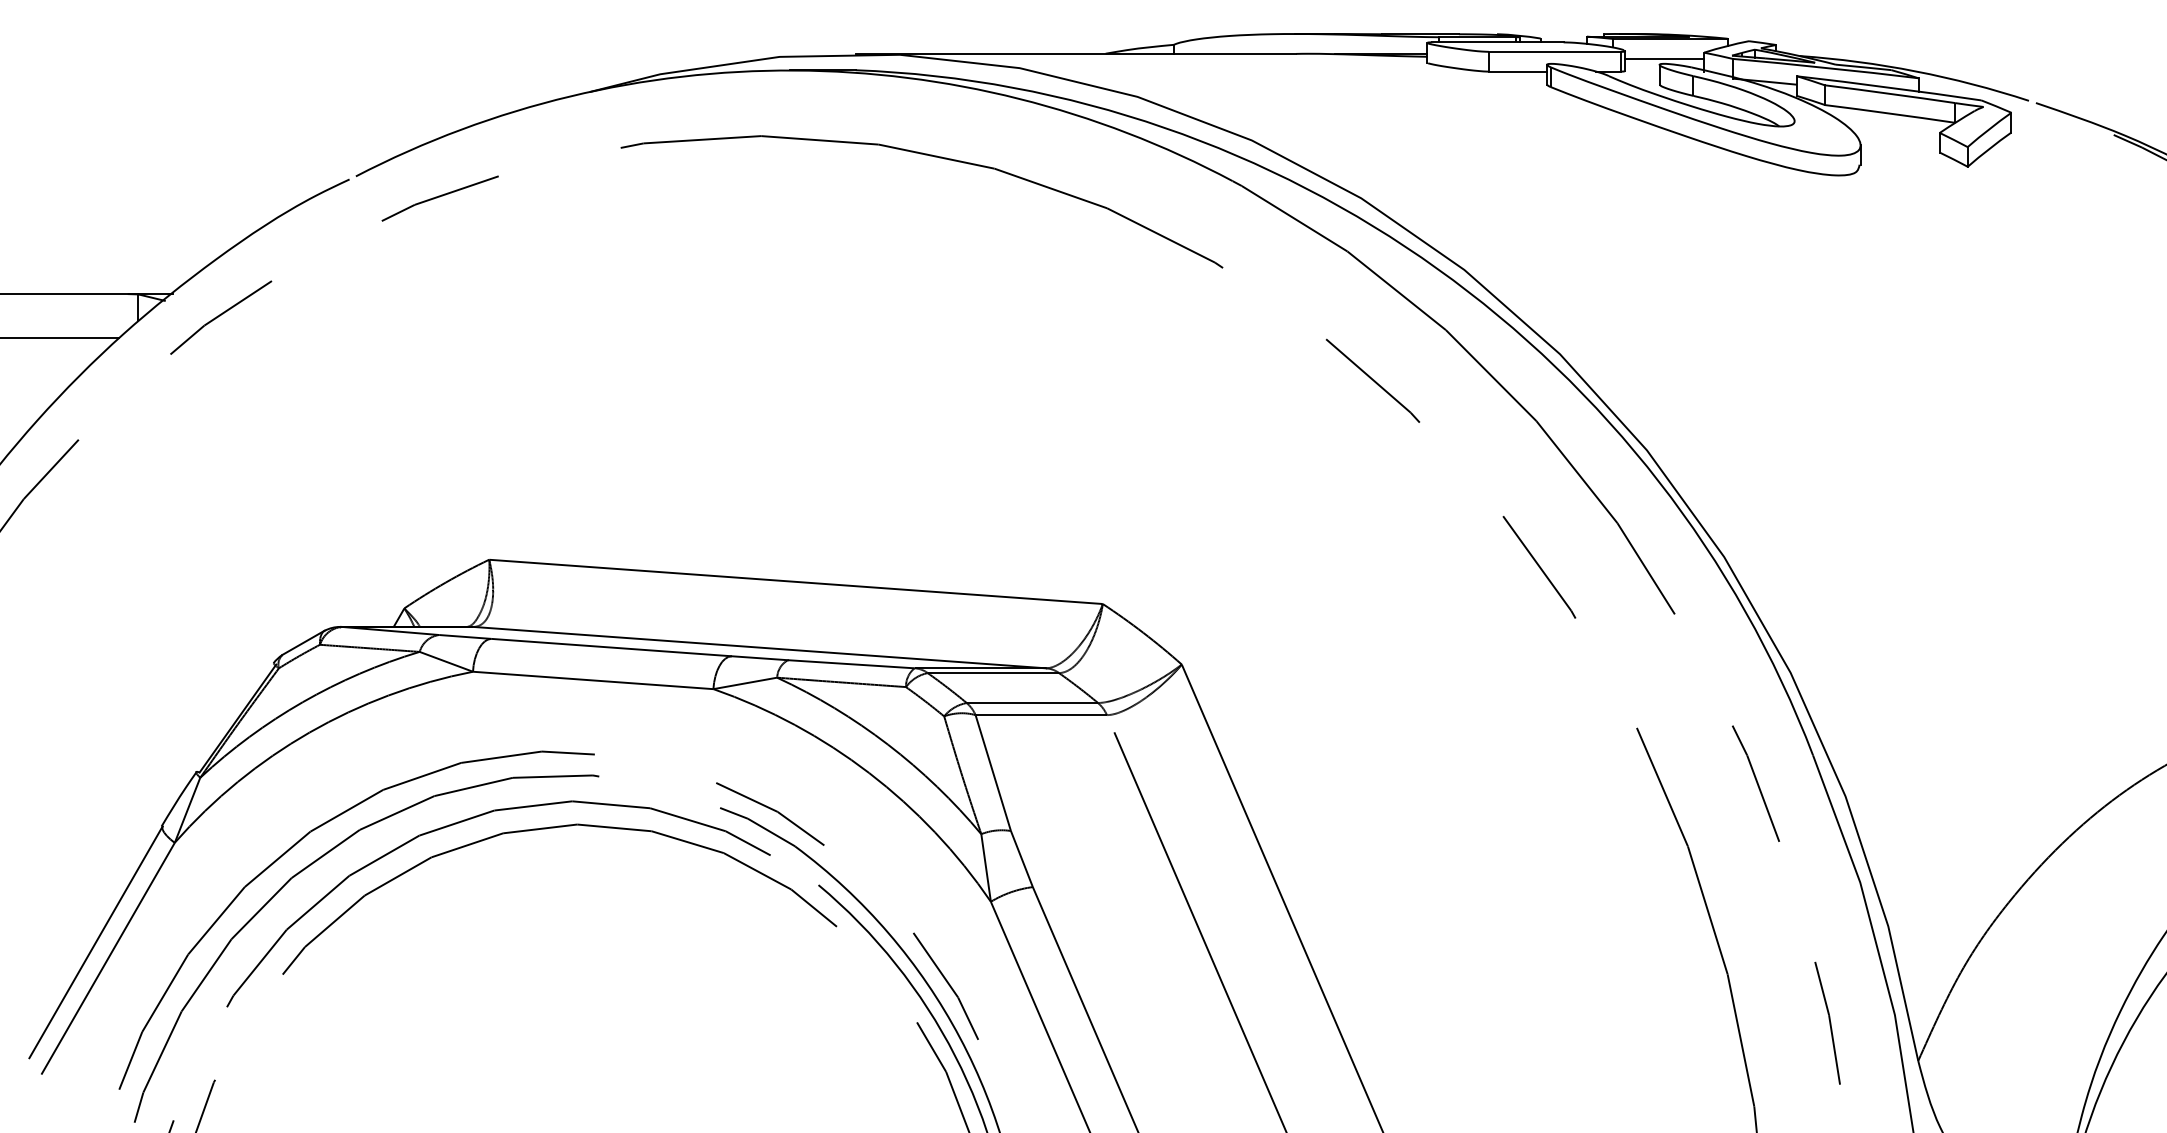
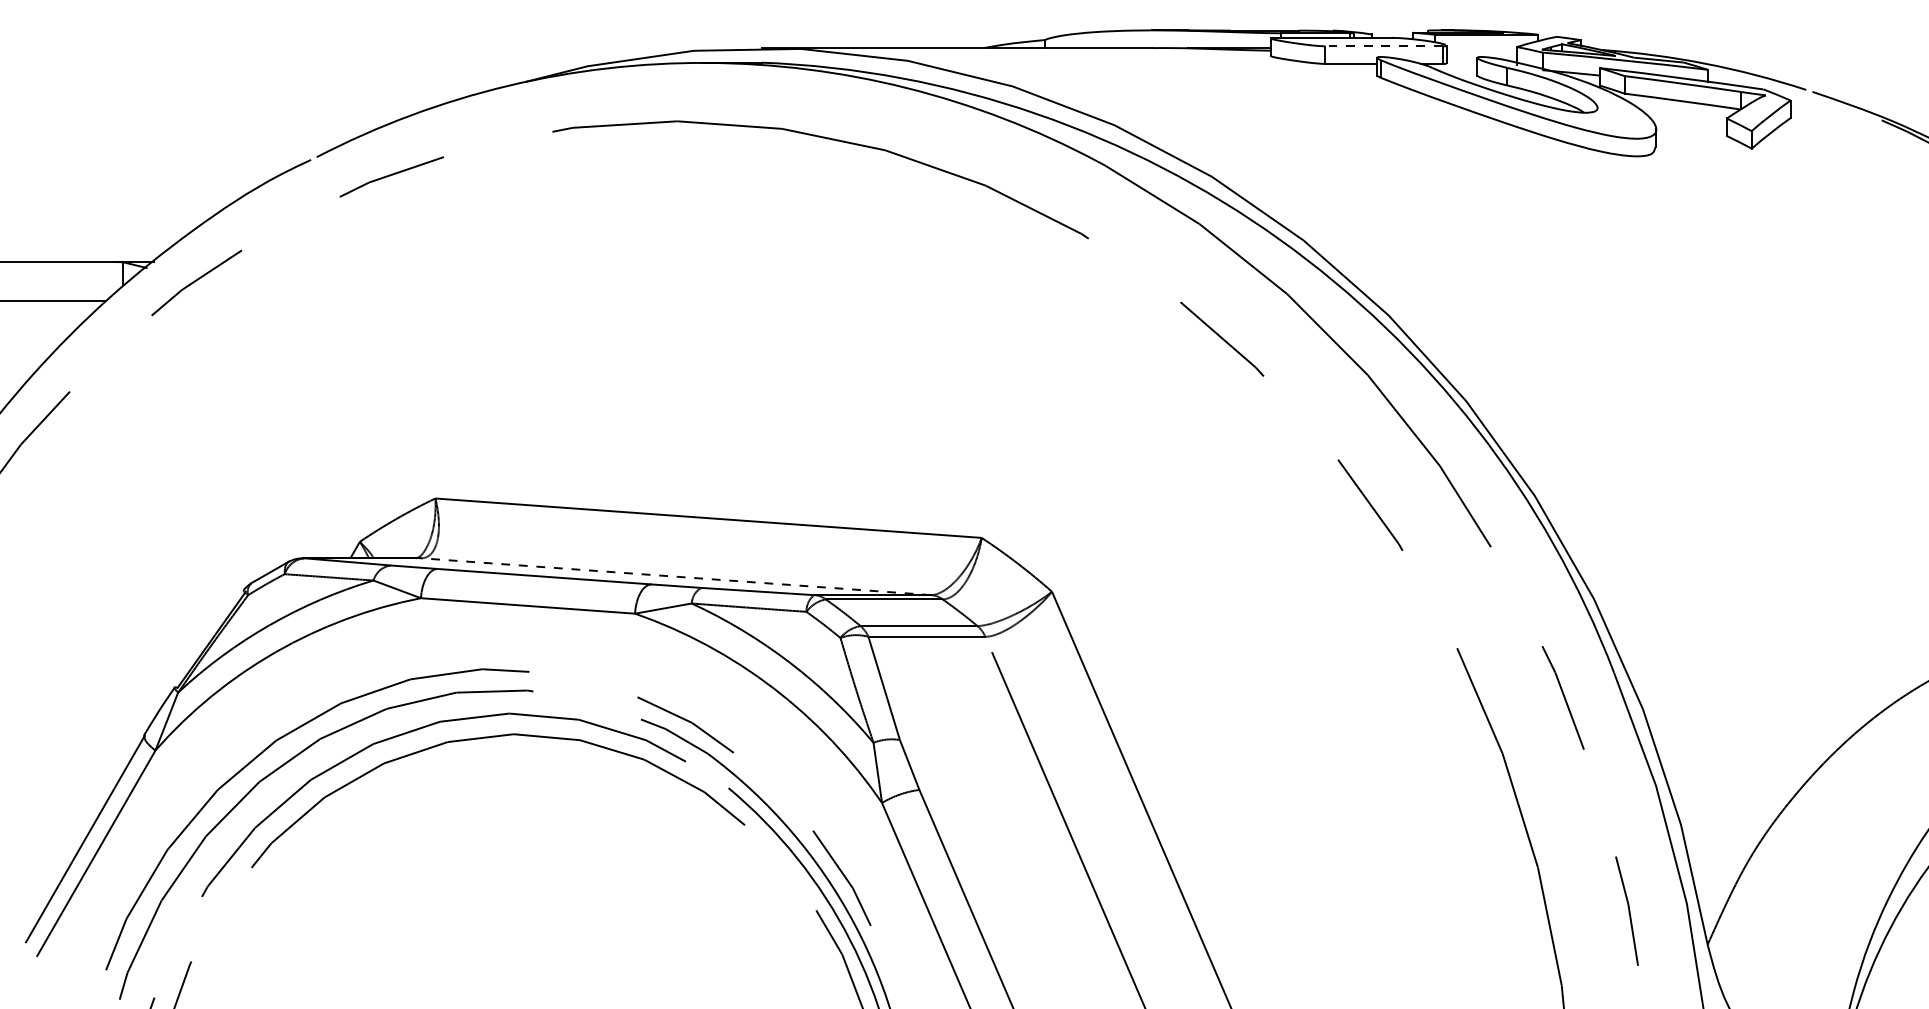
line: (1554, 51) -> (1383, 45), solid -> dashed
line: (1664, 58) -> (1481, 52), removed
line: (759, 647) -> (676, 576), solid -> dashed

